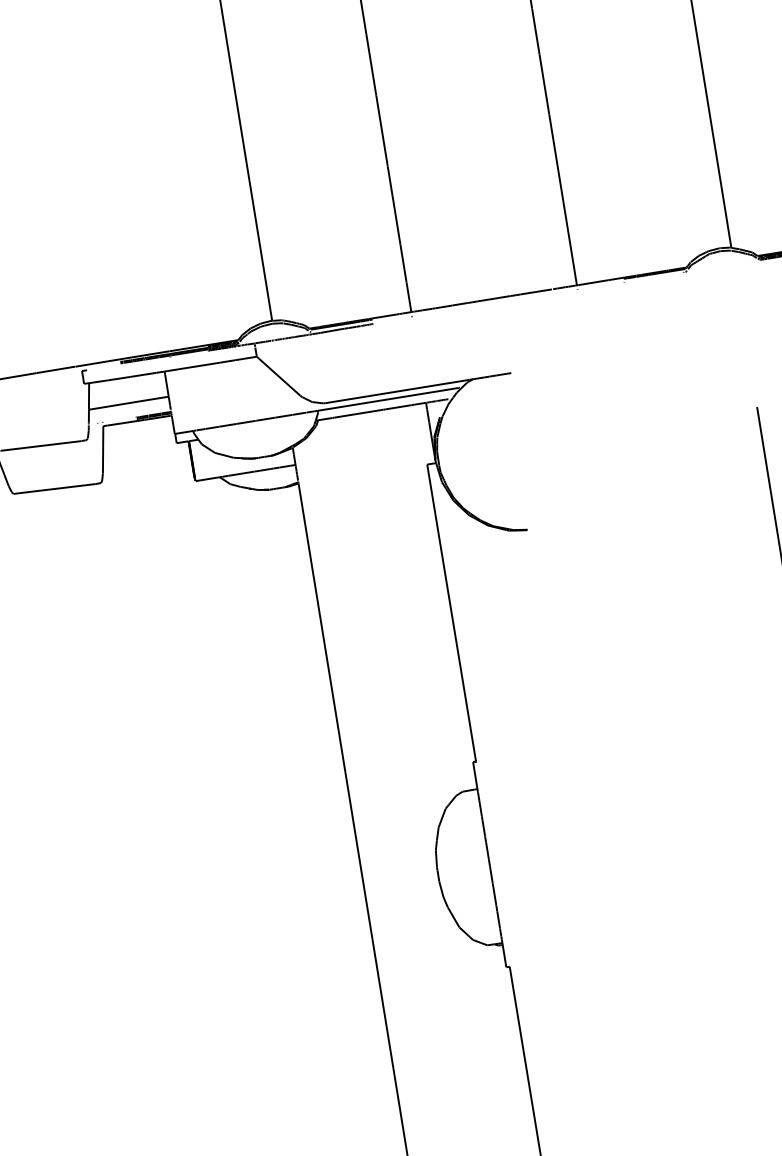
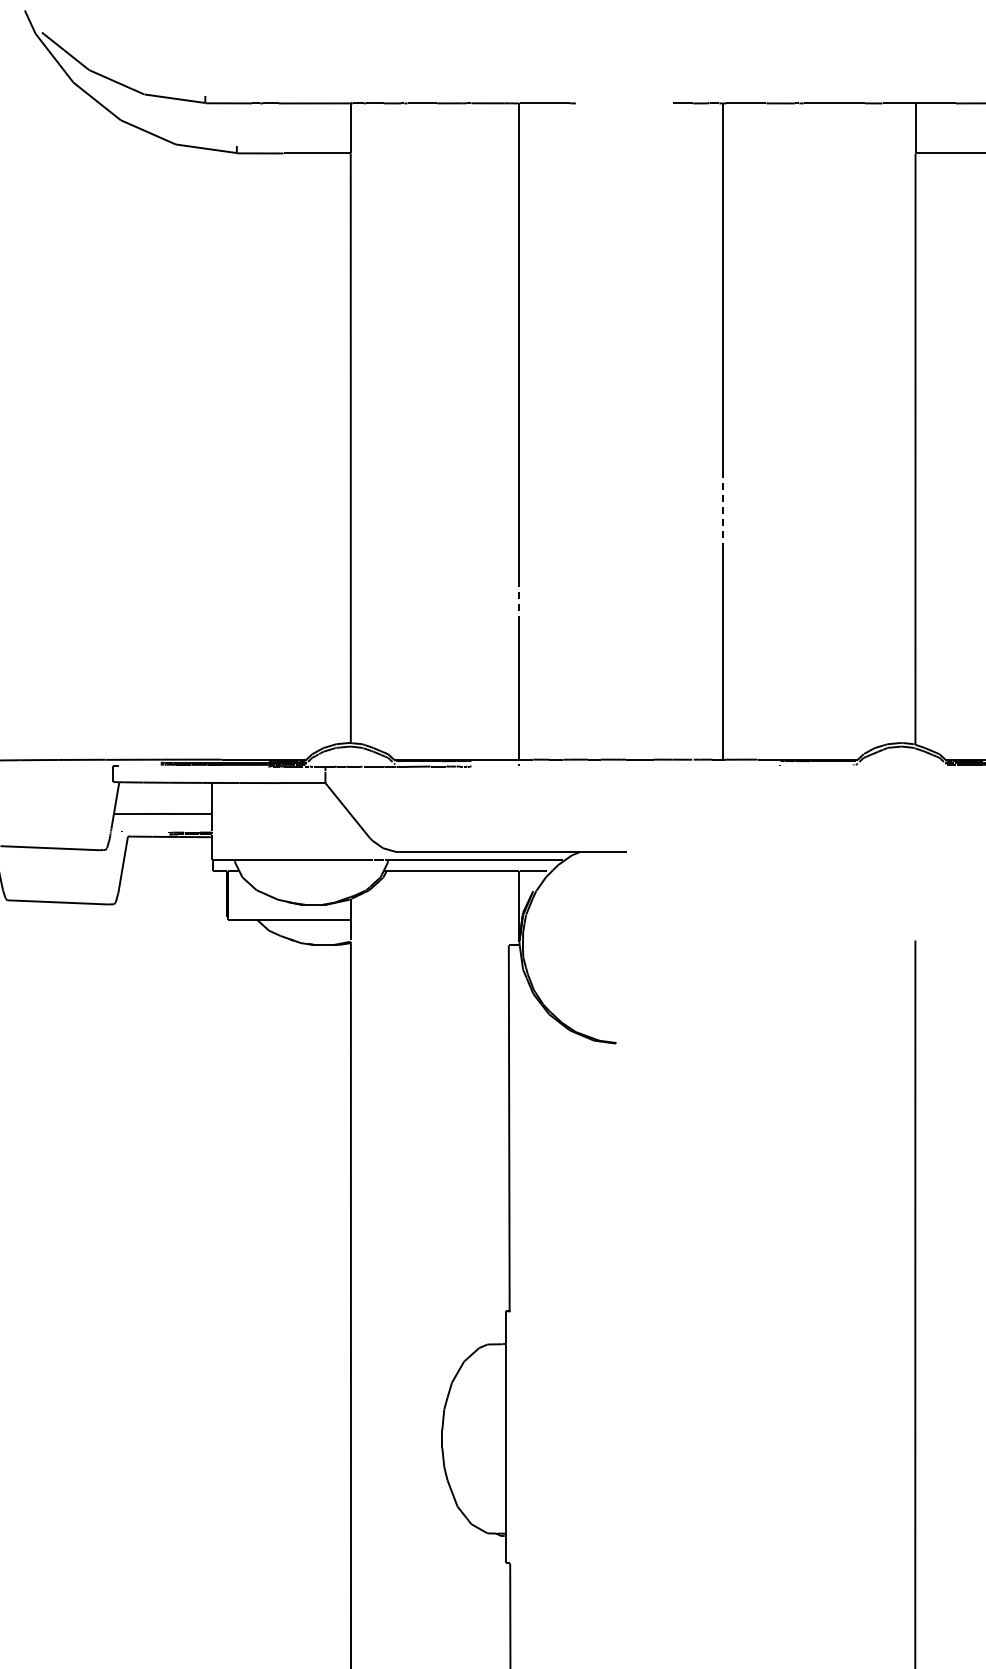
line: (544, 84) -> (723, 512), solid -> dashed
line: (390, 181) -> (519, 599), solid -> dashed

